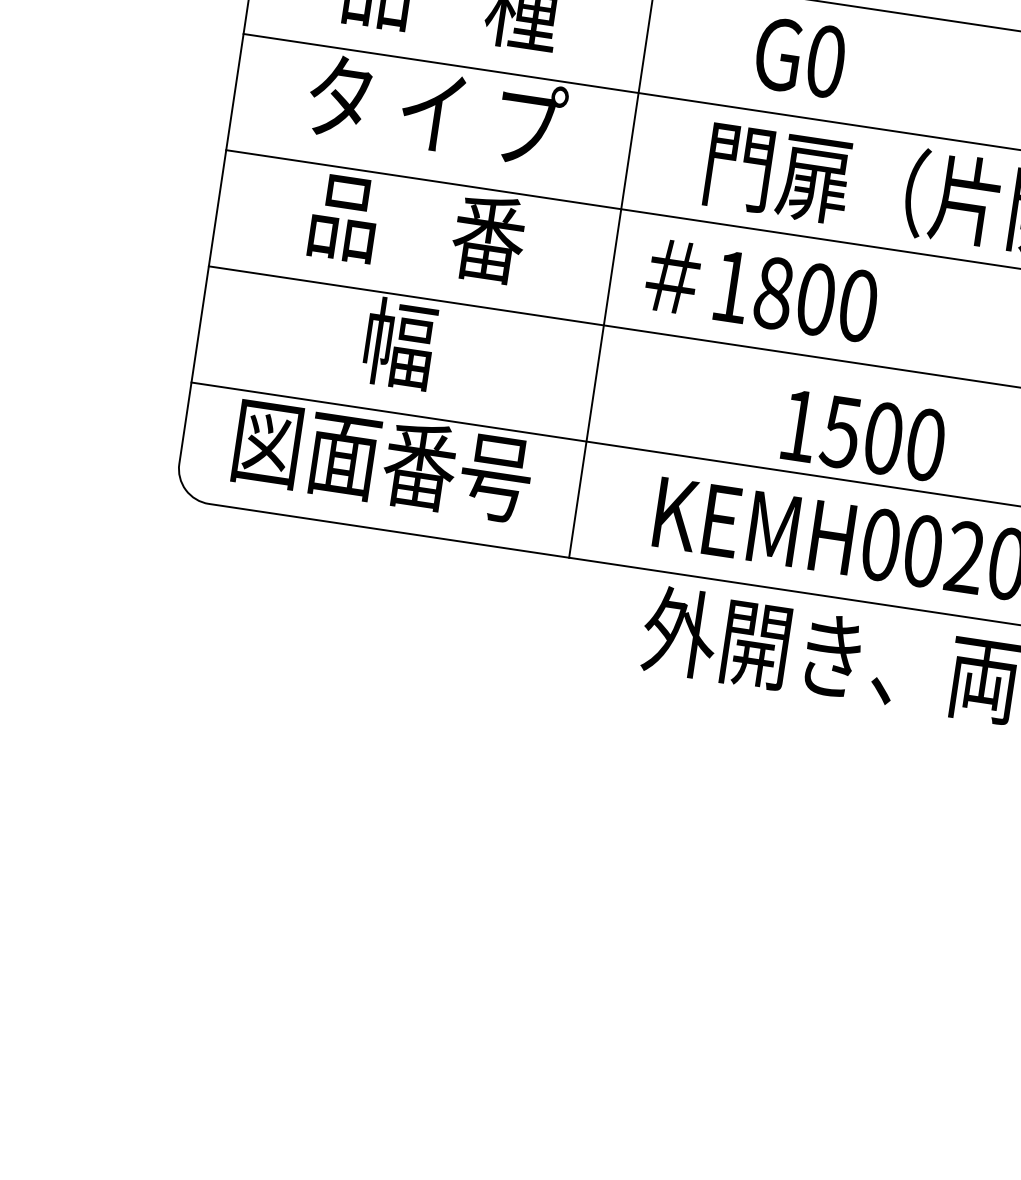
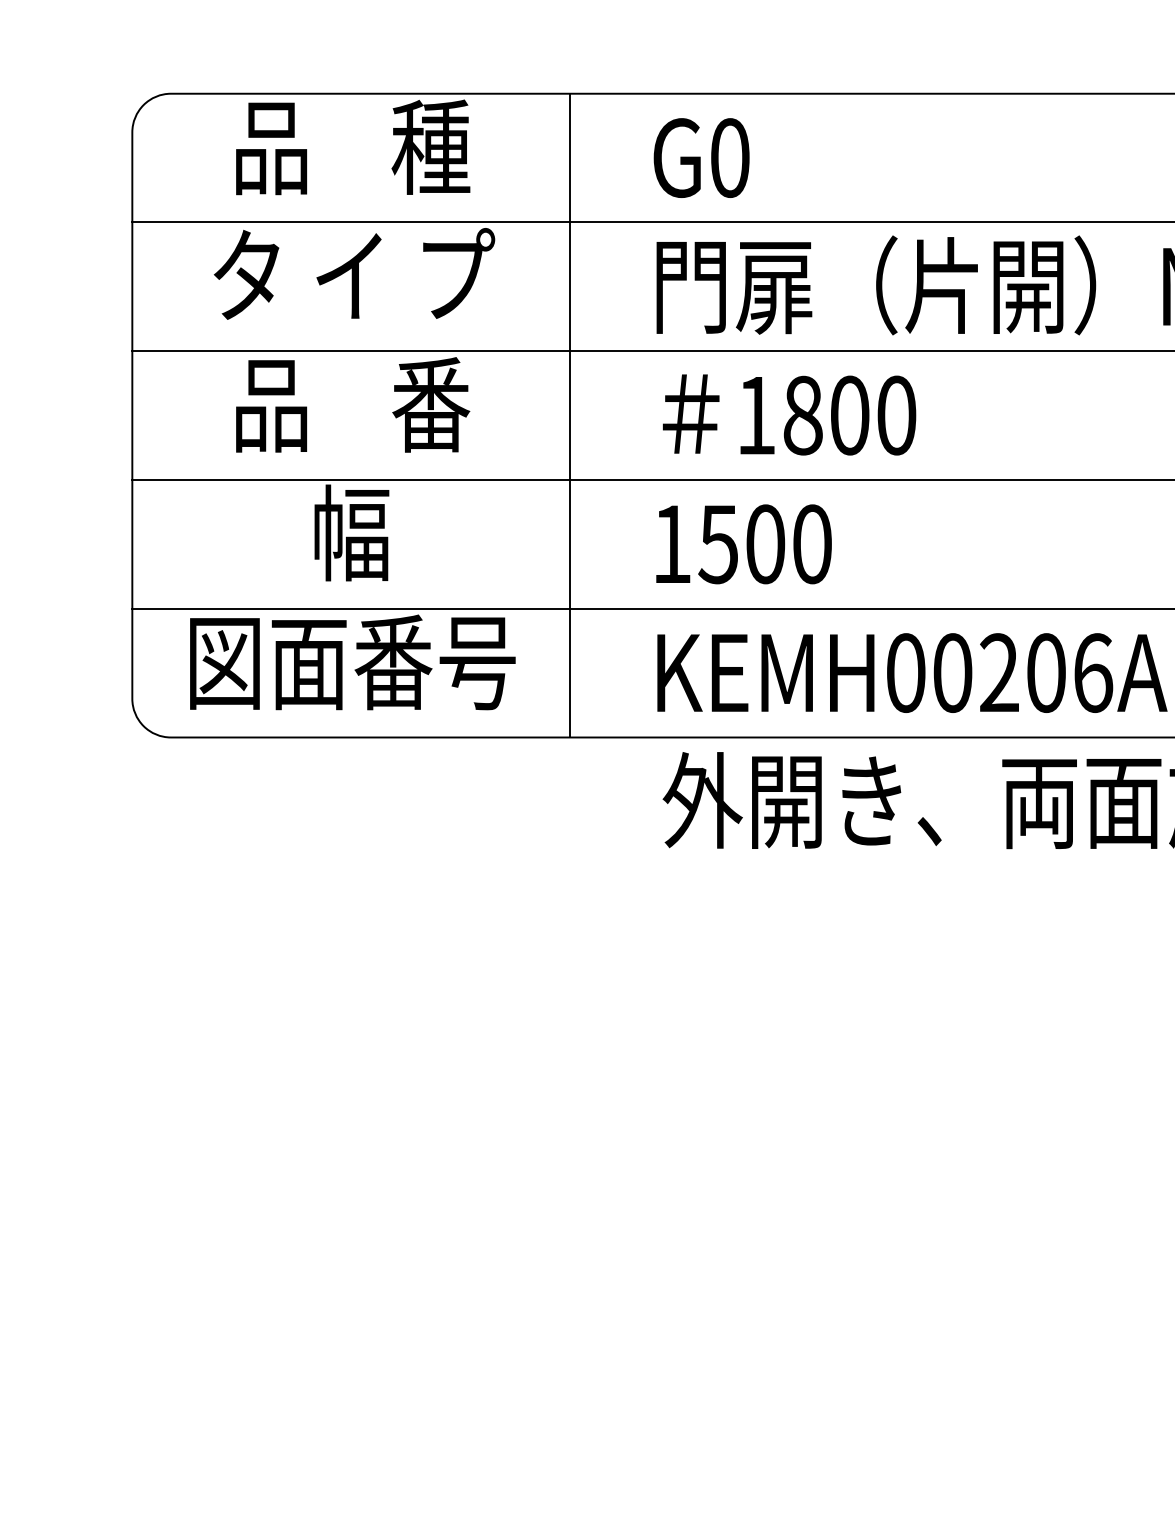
text: (800, 57) -> (701, 157), moved
text: (761, 290) -> (789, 414), moved
text: (863, 435) -> (743, 544), moved

